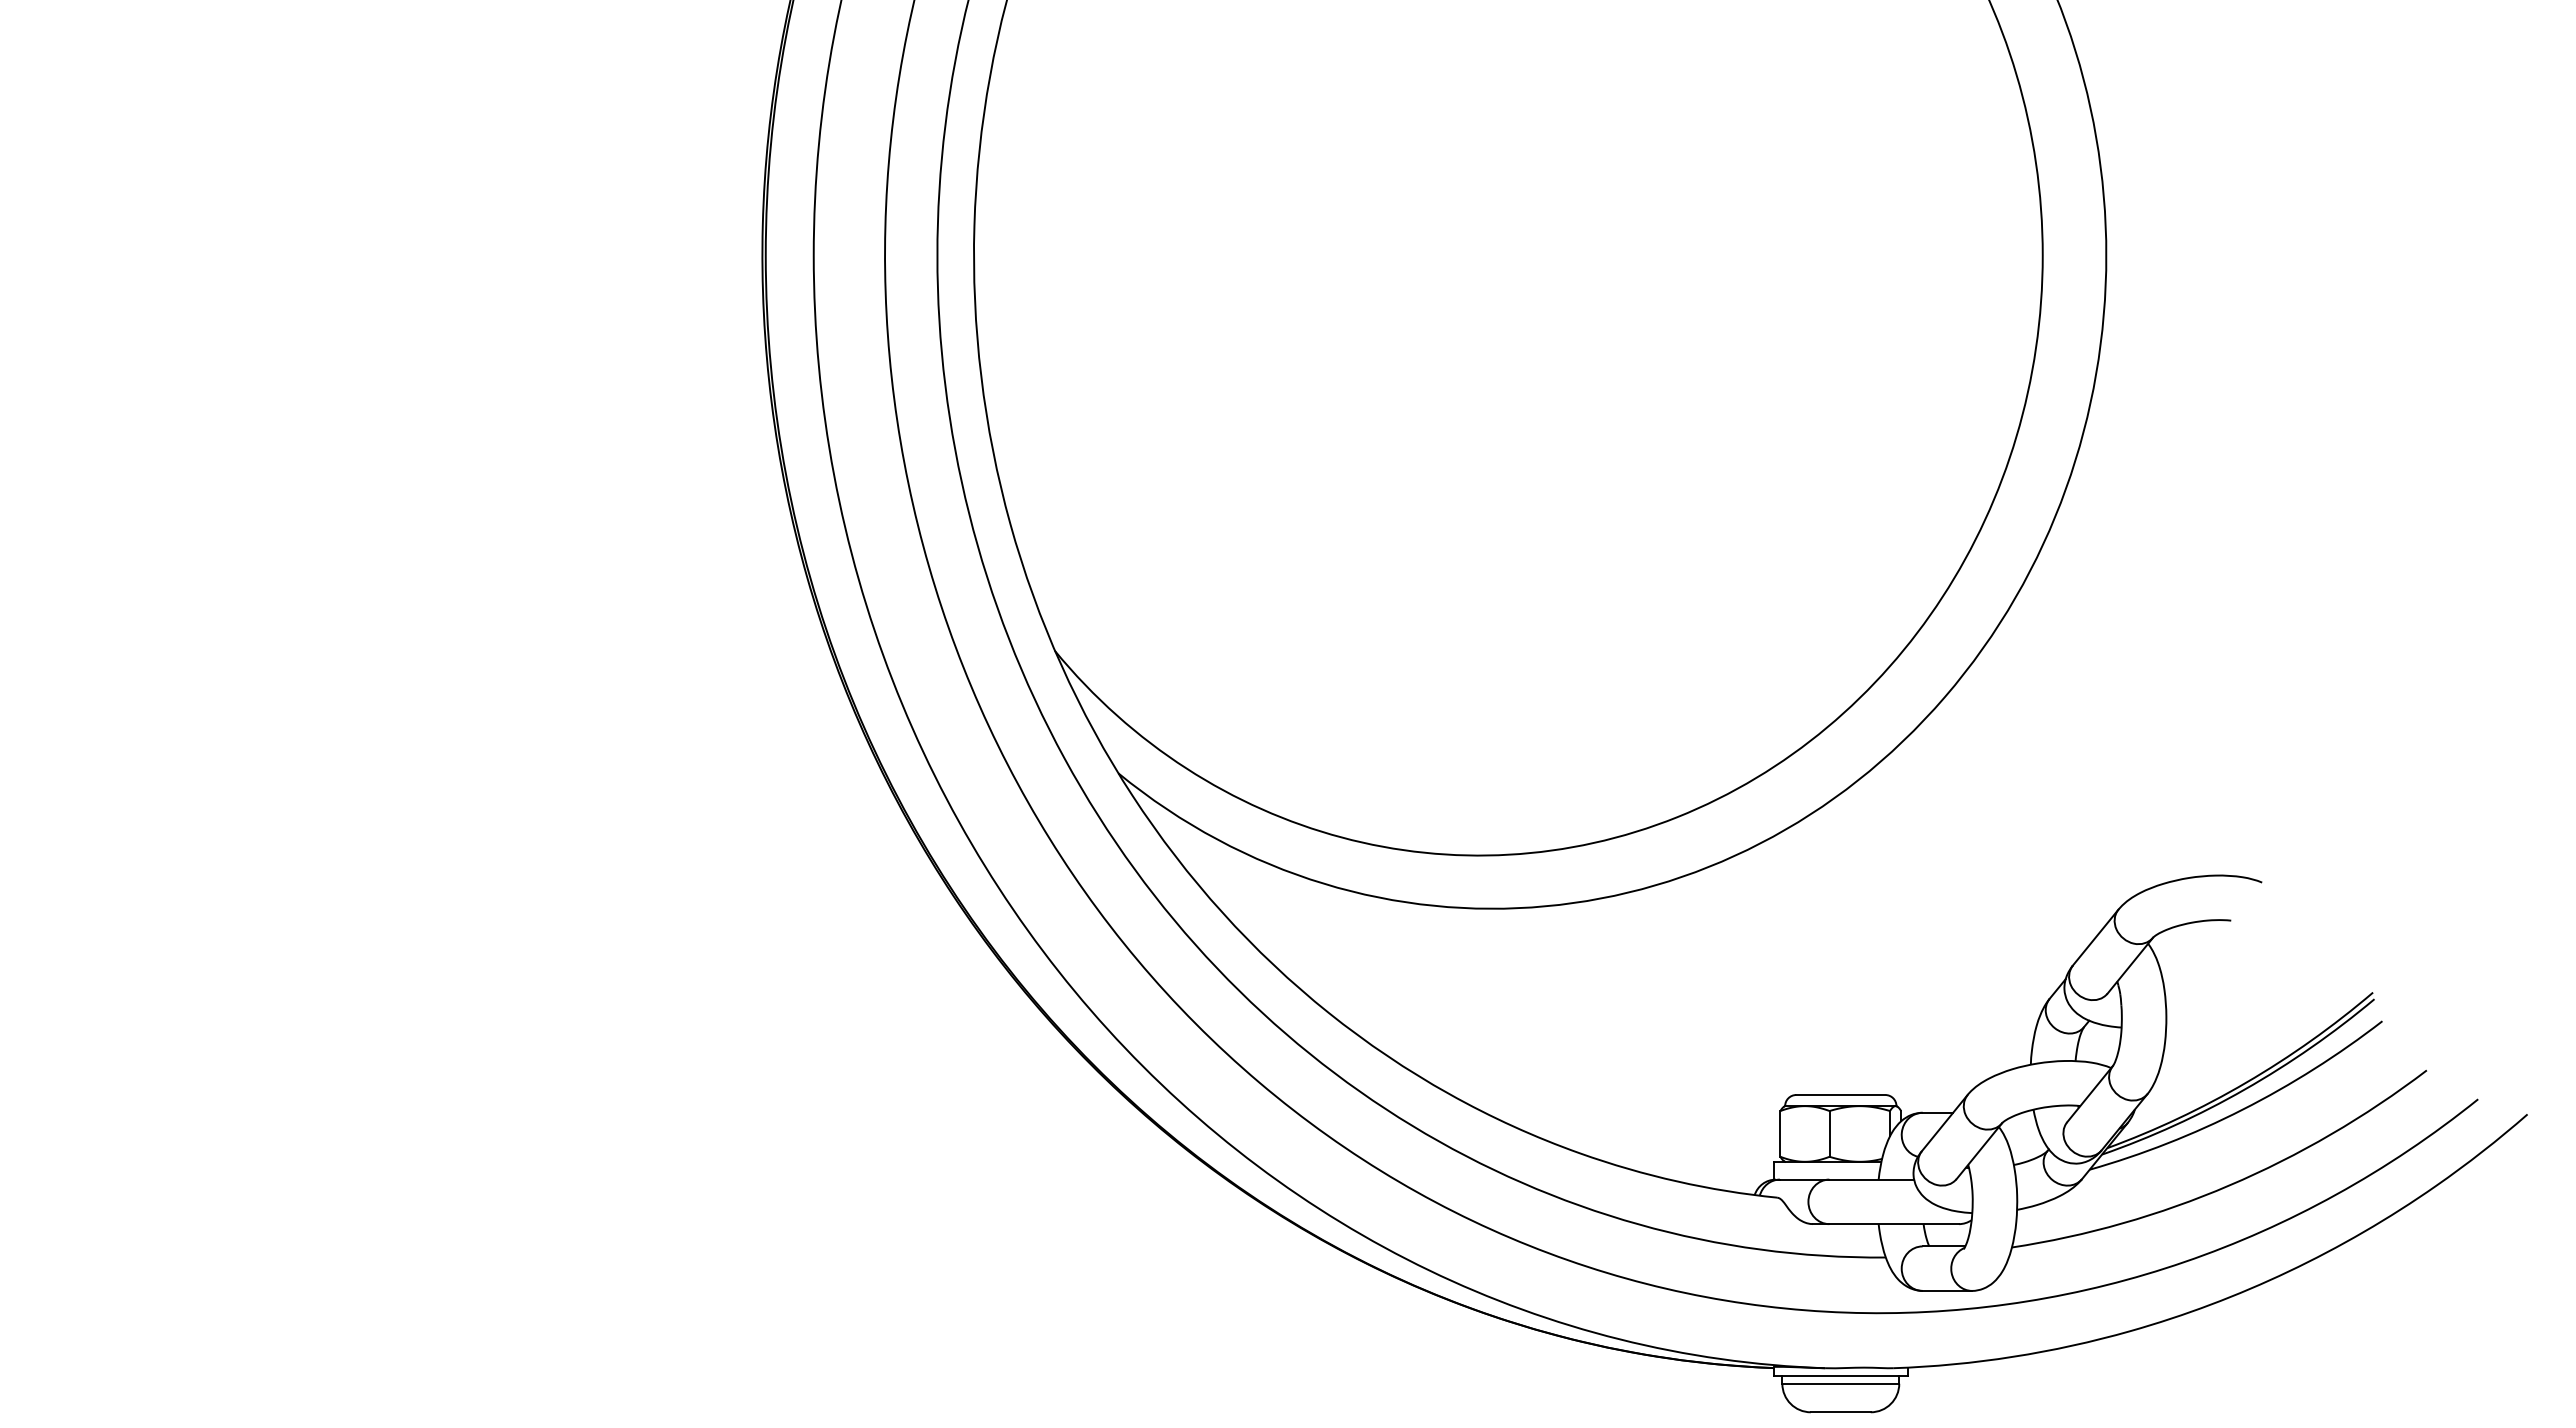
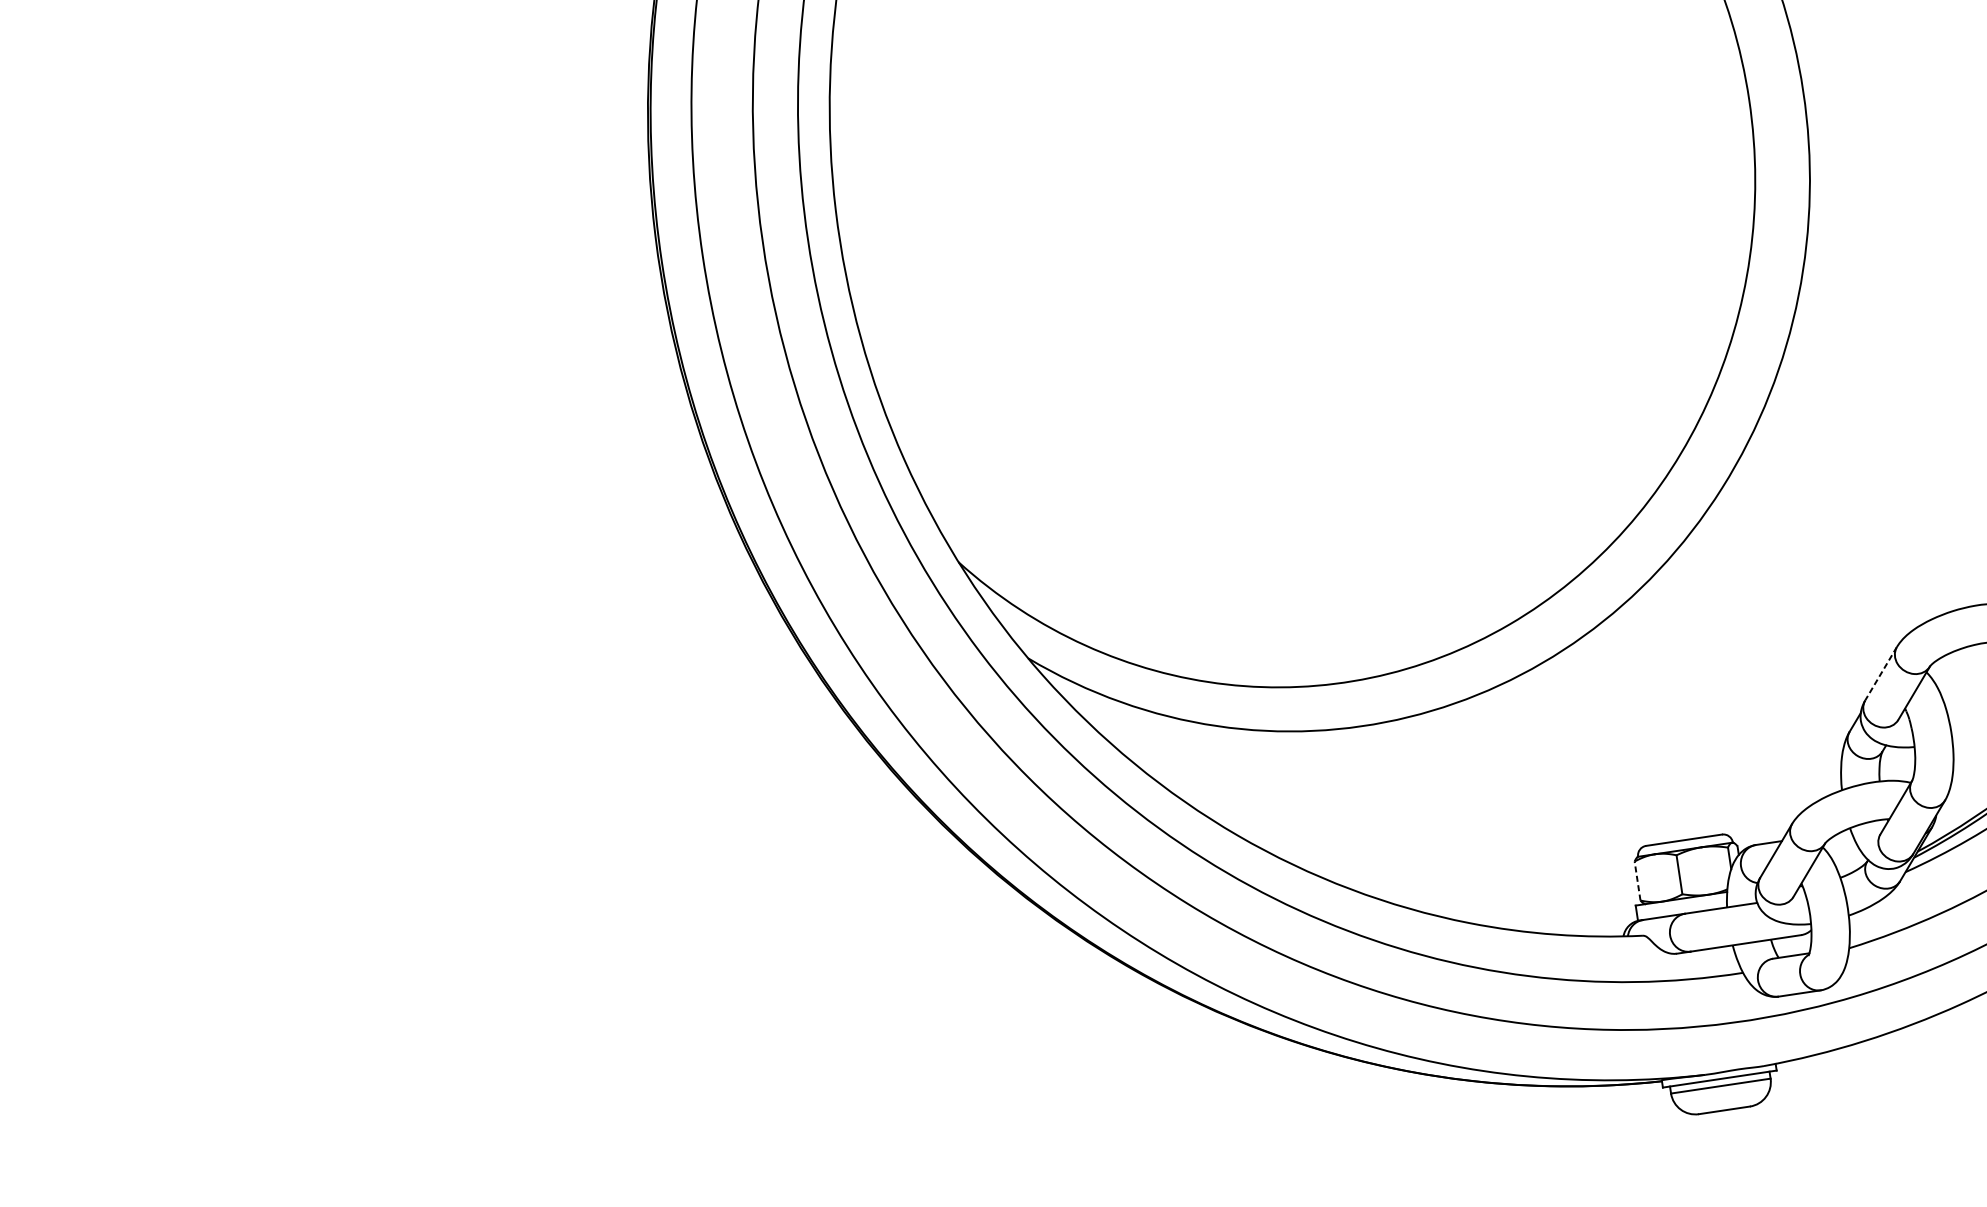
line: (2095, 938) -> (1881, 674), solid -> dashed
line: (1780, 1133) -> (1637, 880), solid -> dashed

